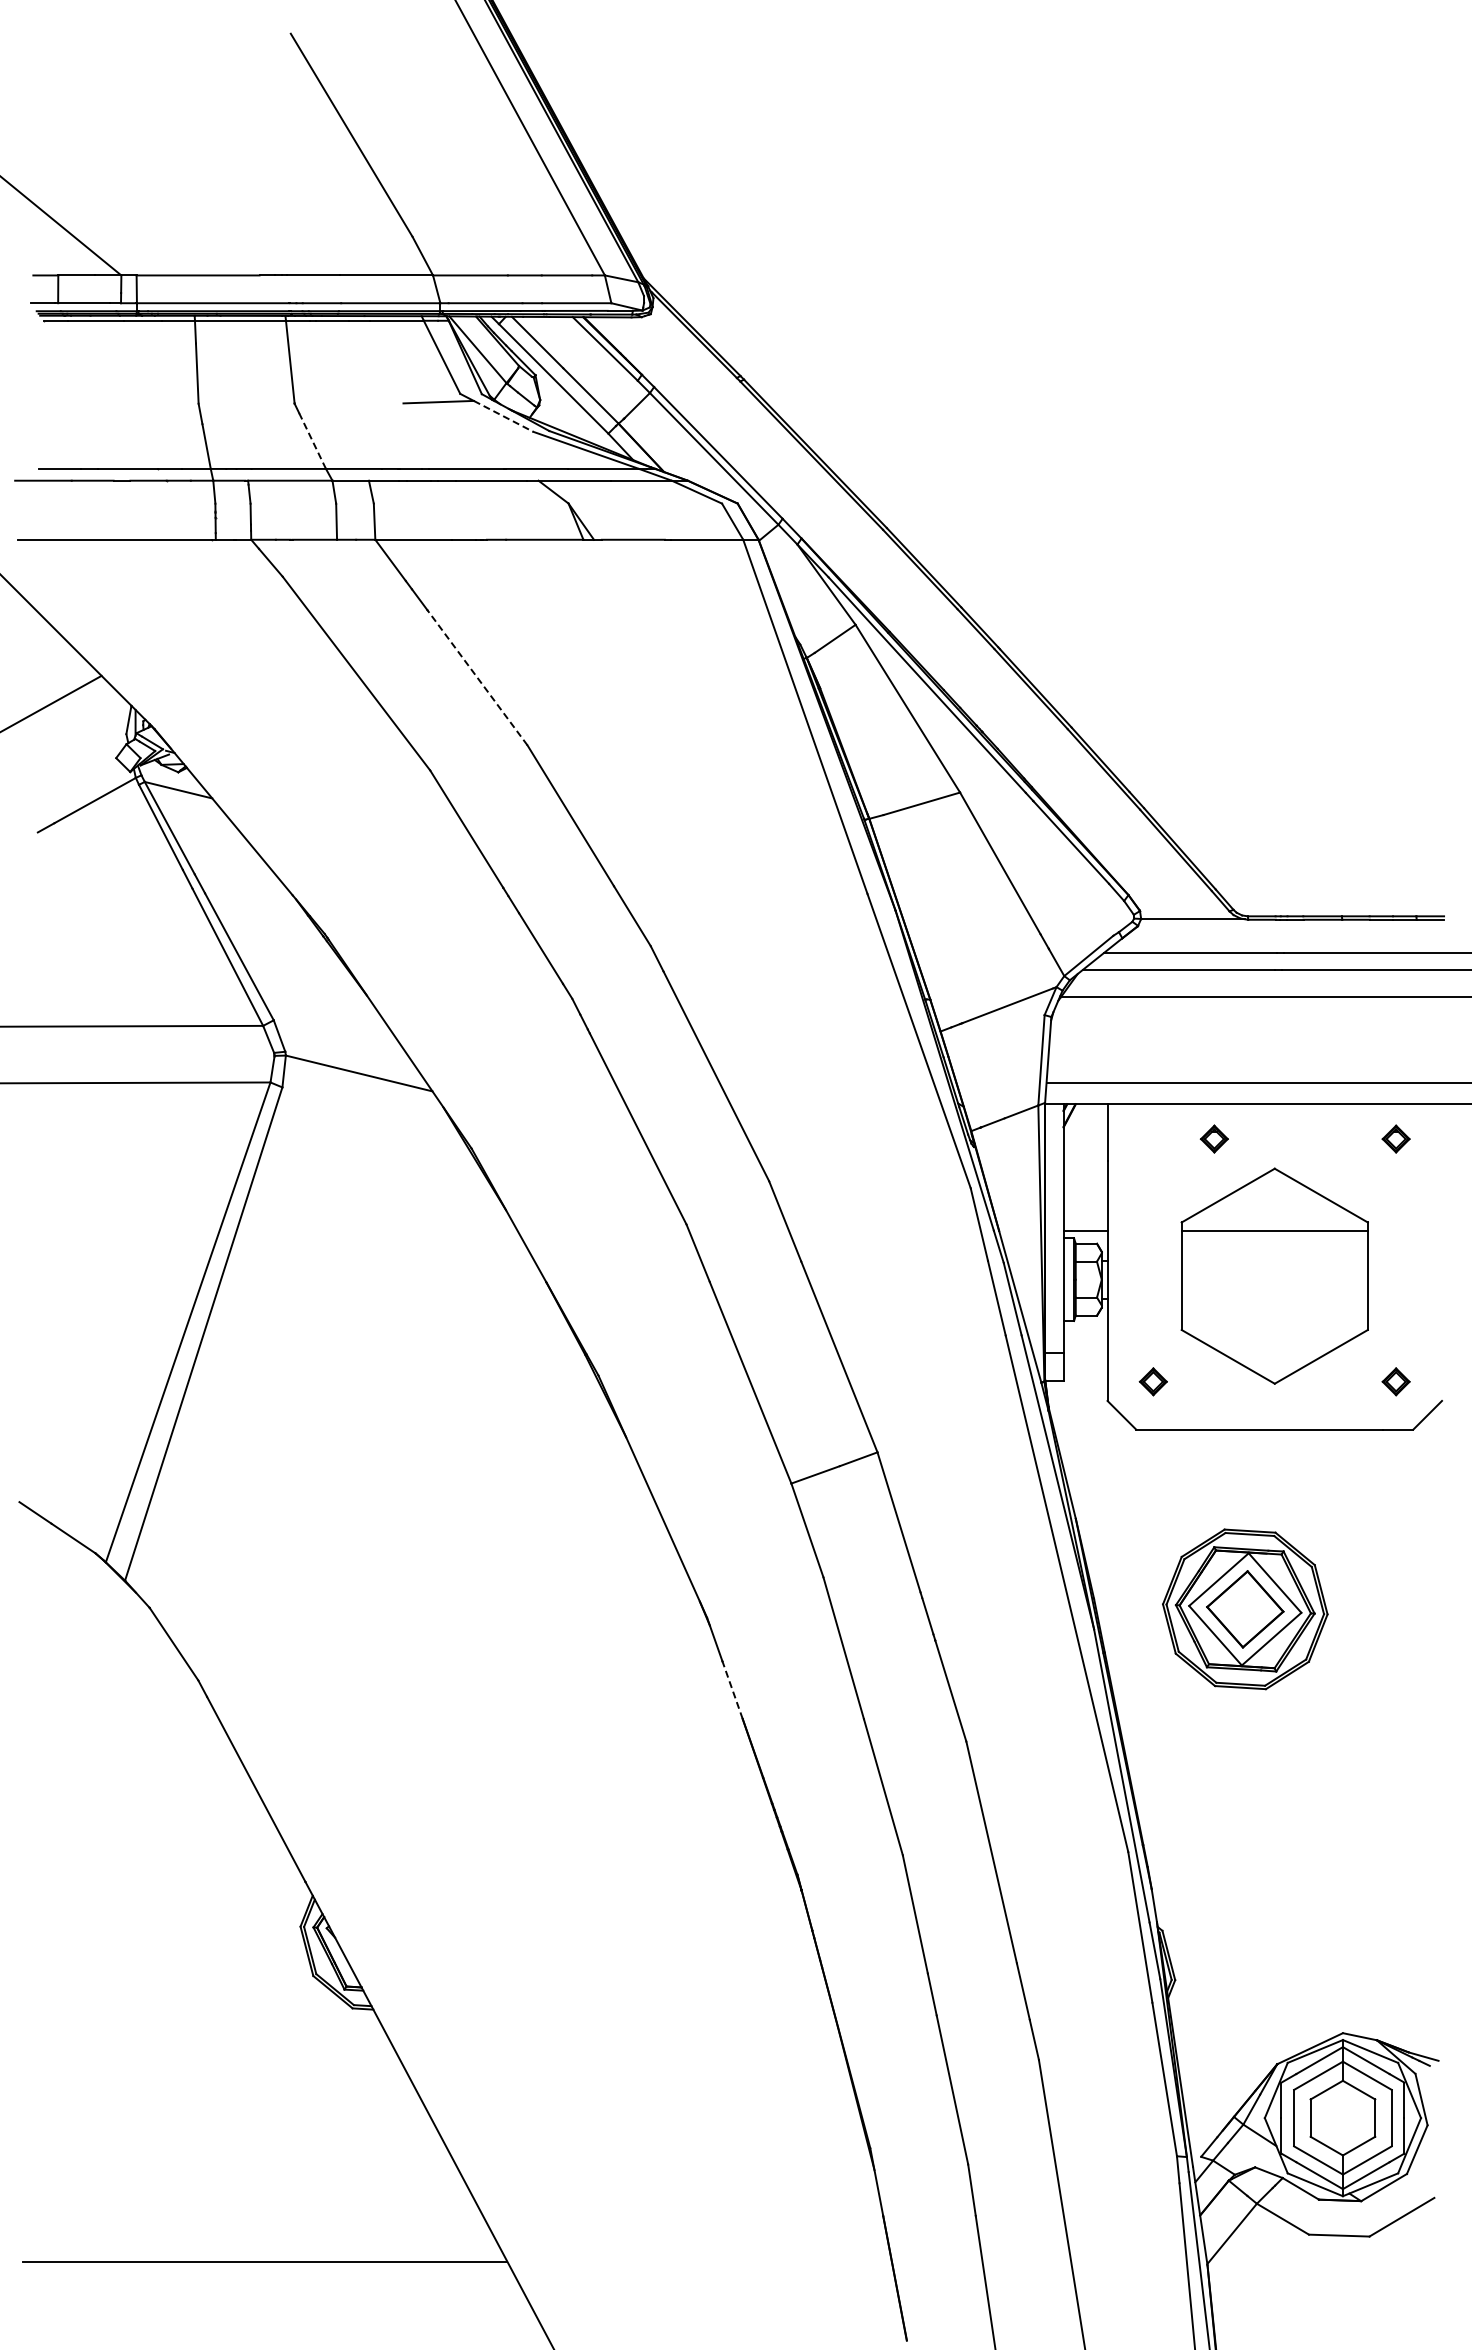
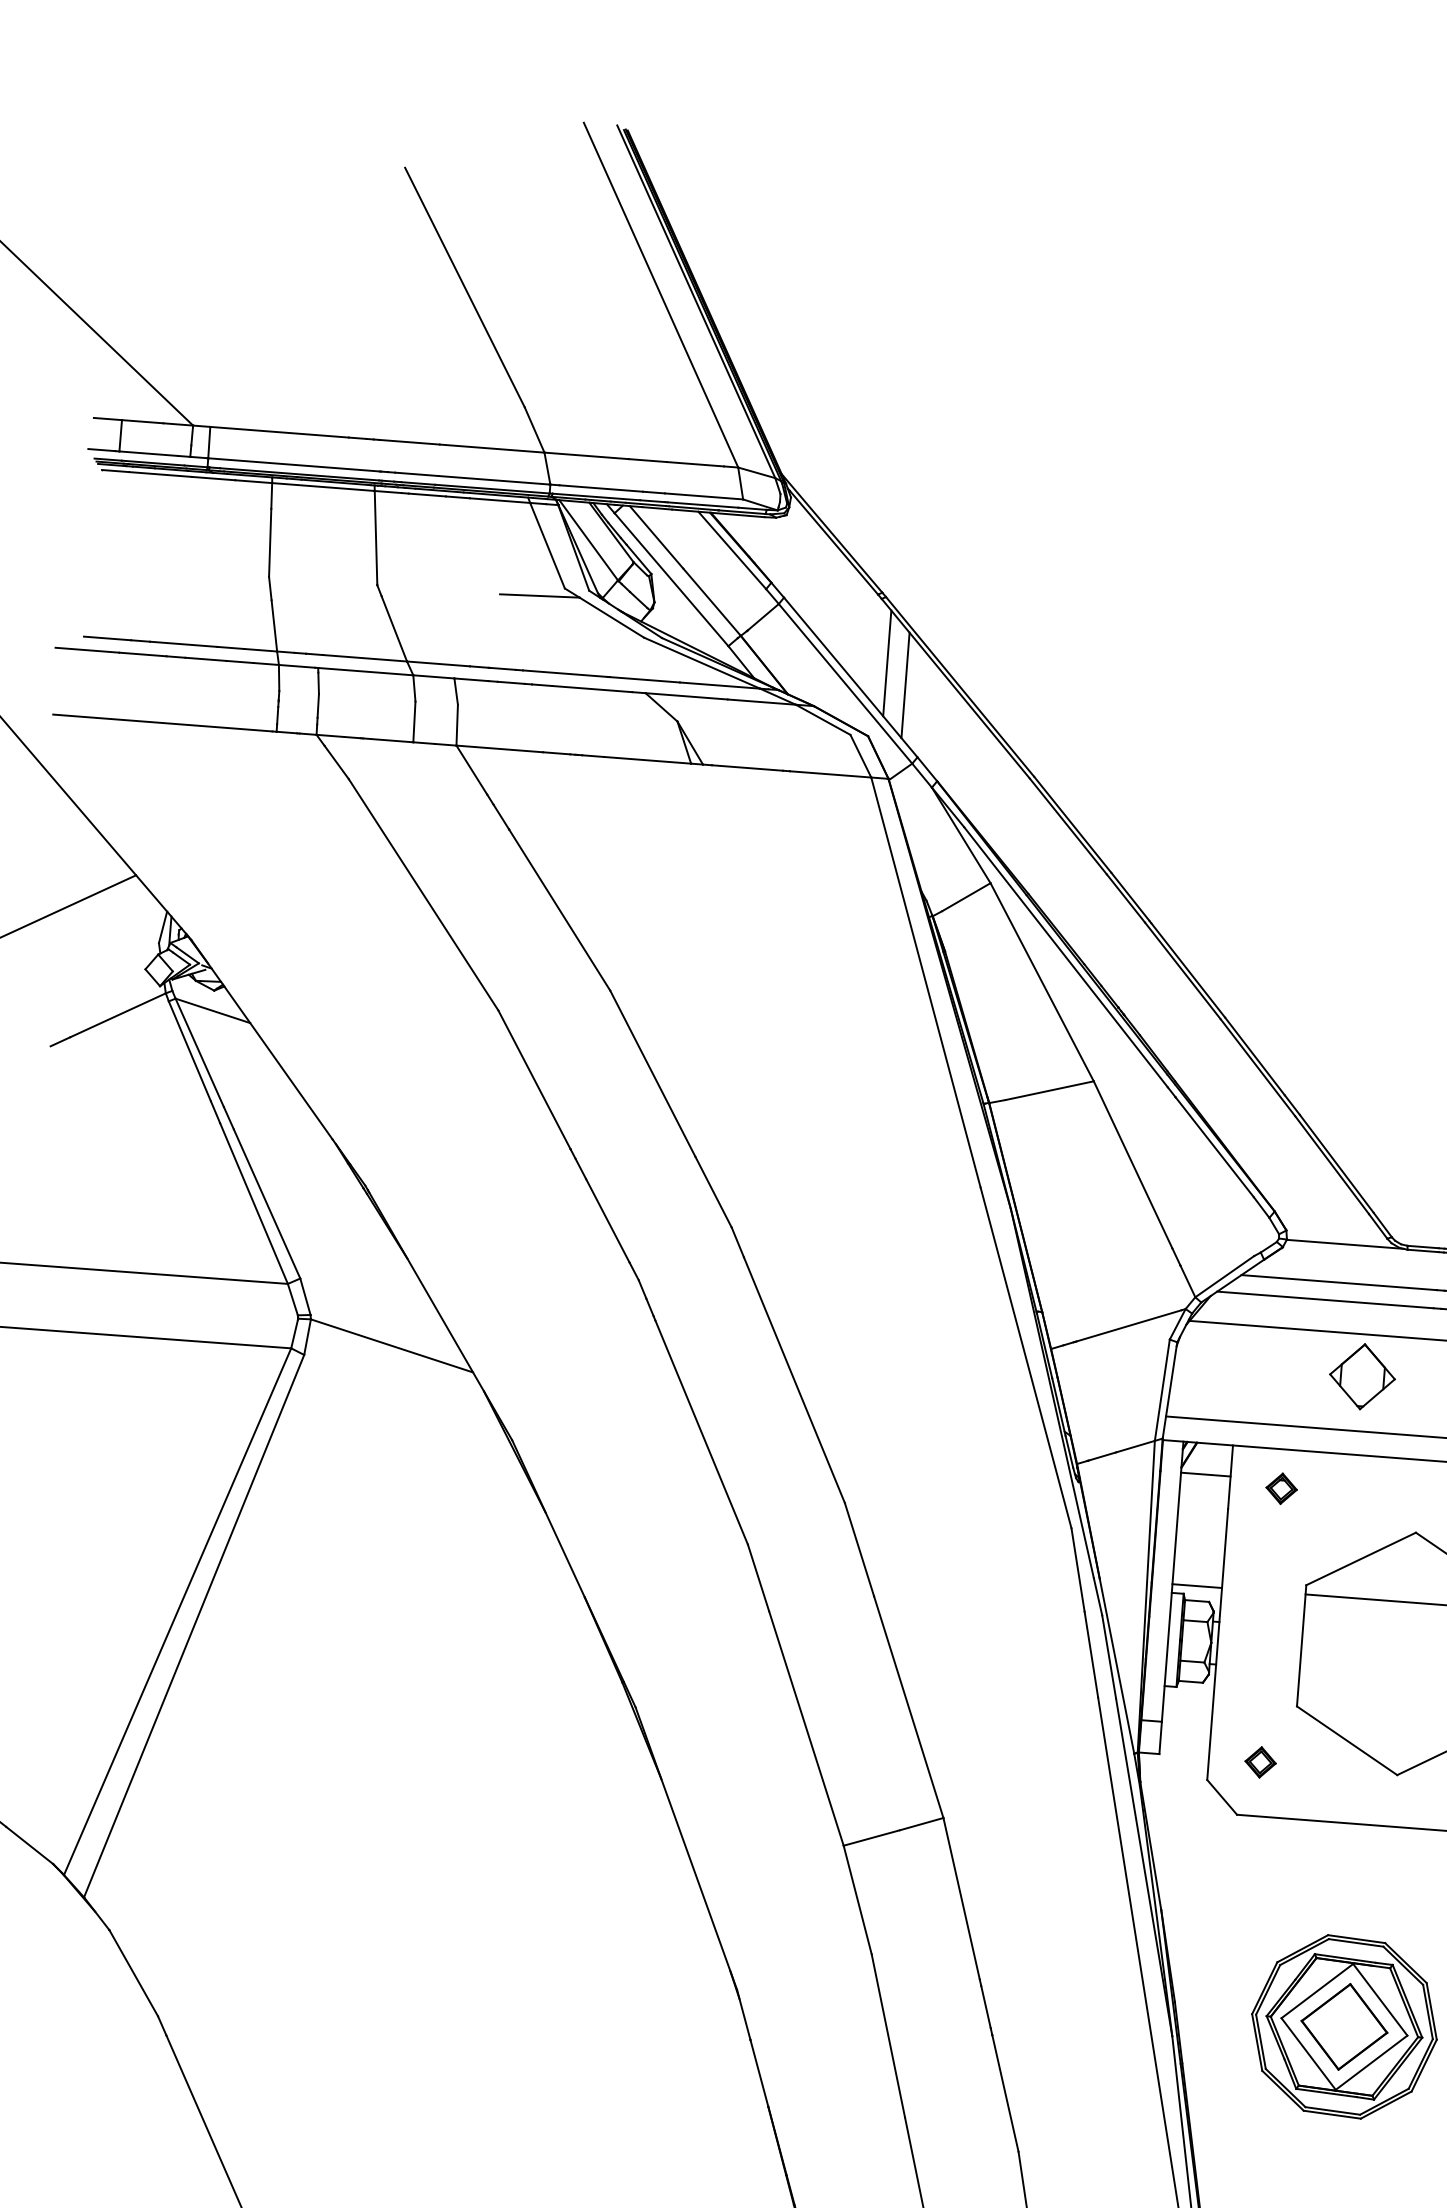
line: (503, 416) -> (611, 617), dashed -> solid
line: (749, 437) -> (887, 662), added
line: (312, 441) -> (394, 629), dashed -> solid
line: (767, 455) -> (905, 684), added
line: (477, 677) -> (559, 909), dashed -> solid
part: (1216, 1034) -> (1361, 1376), added
line: (1085, 1131) -> (1205, 1474), added
part: (1213, 1138) -> (1280, 1488), moved
line: (732, 1690) -> (759, 2073), dashed -> solid

